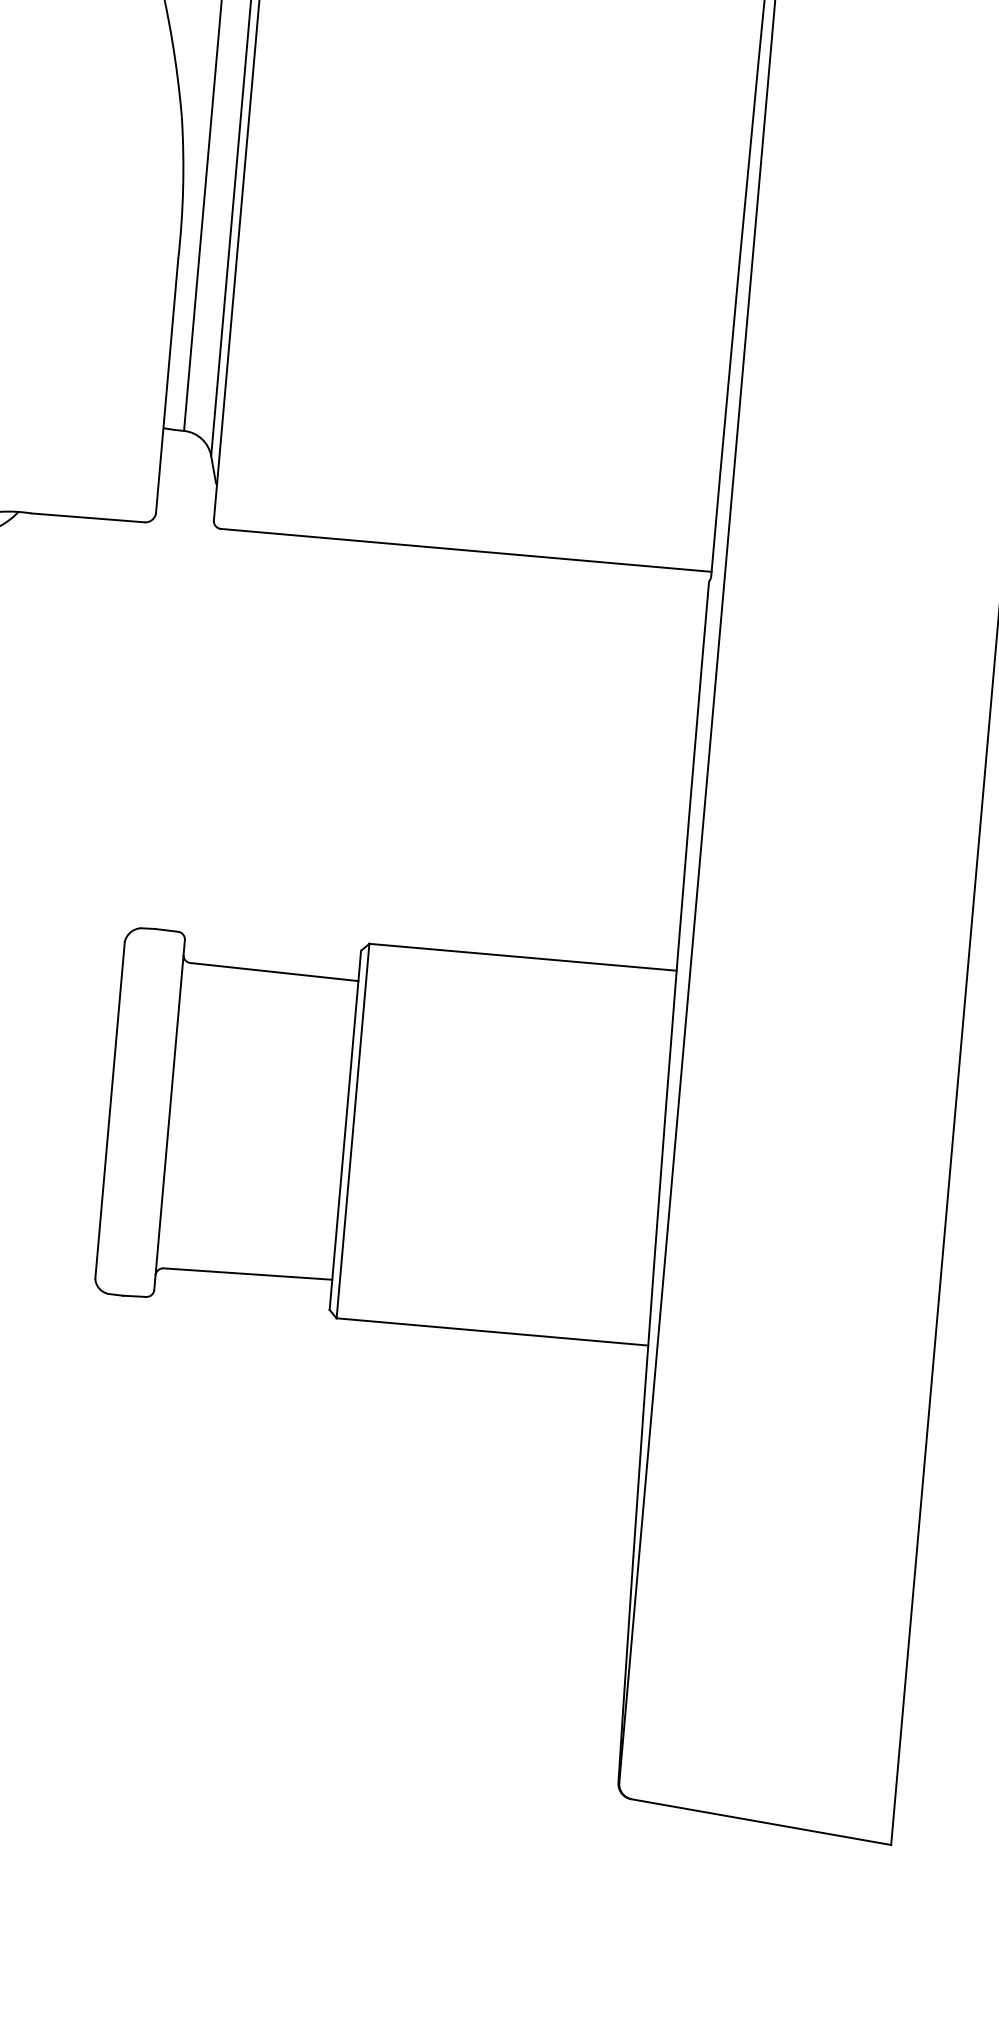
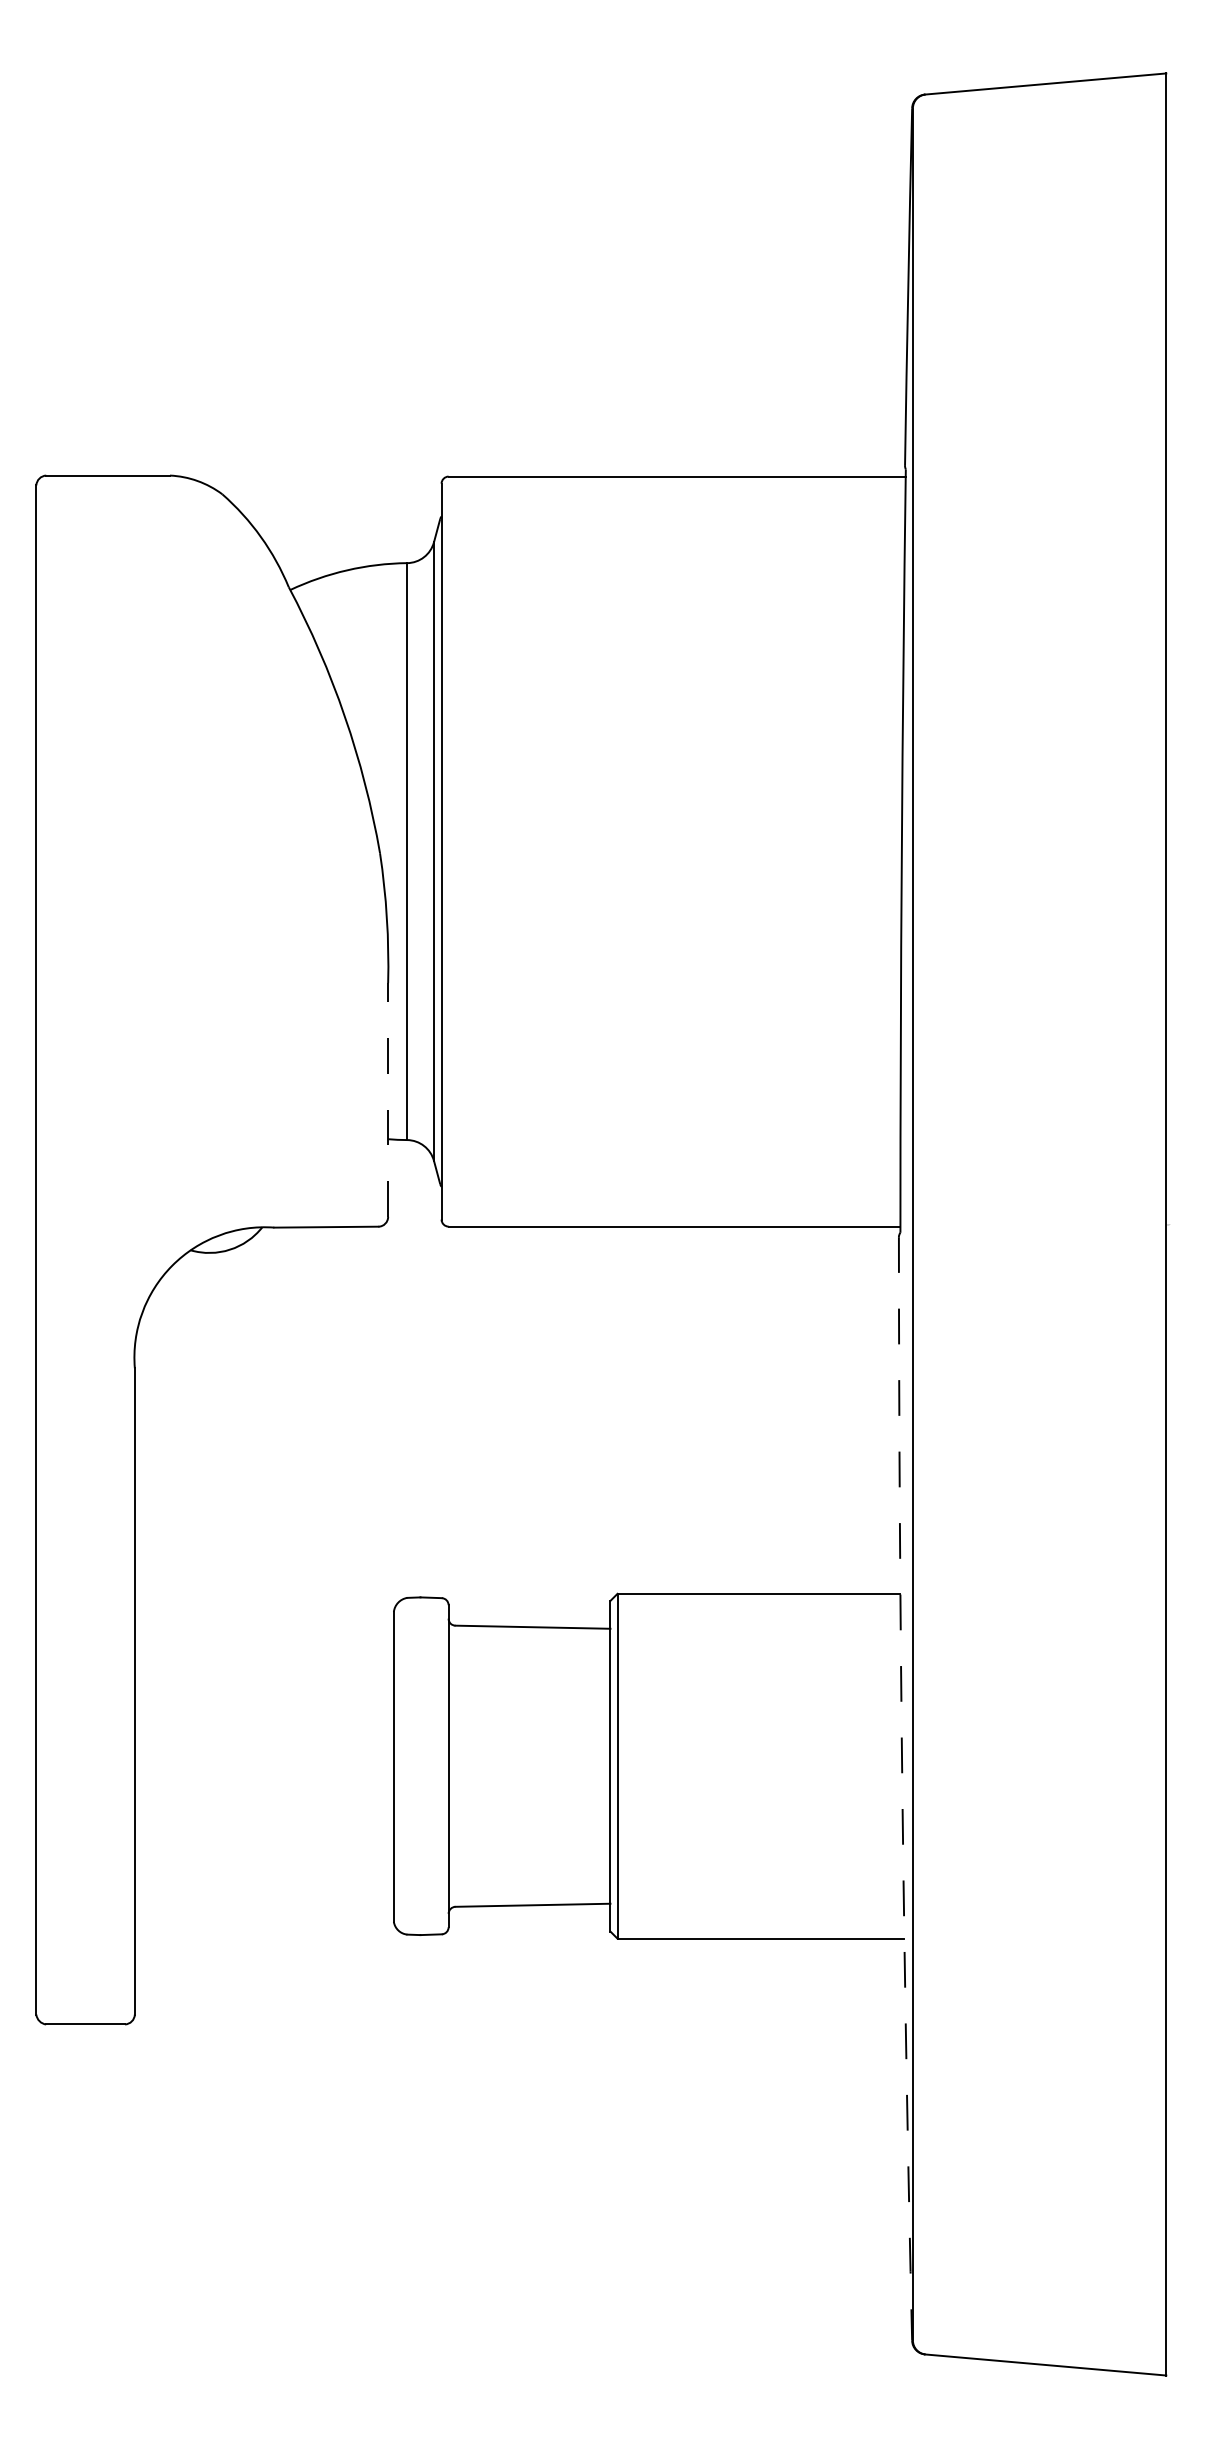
line: (167, 386) -> (388, 1100), solid -> dashed
arc: (660, 1182) -> (902, 1788), solid -> dashed

